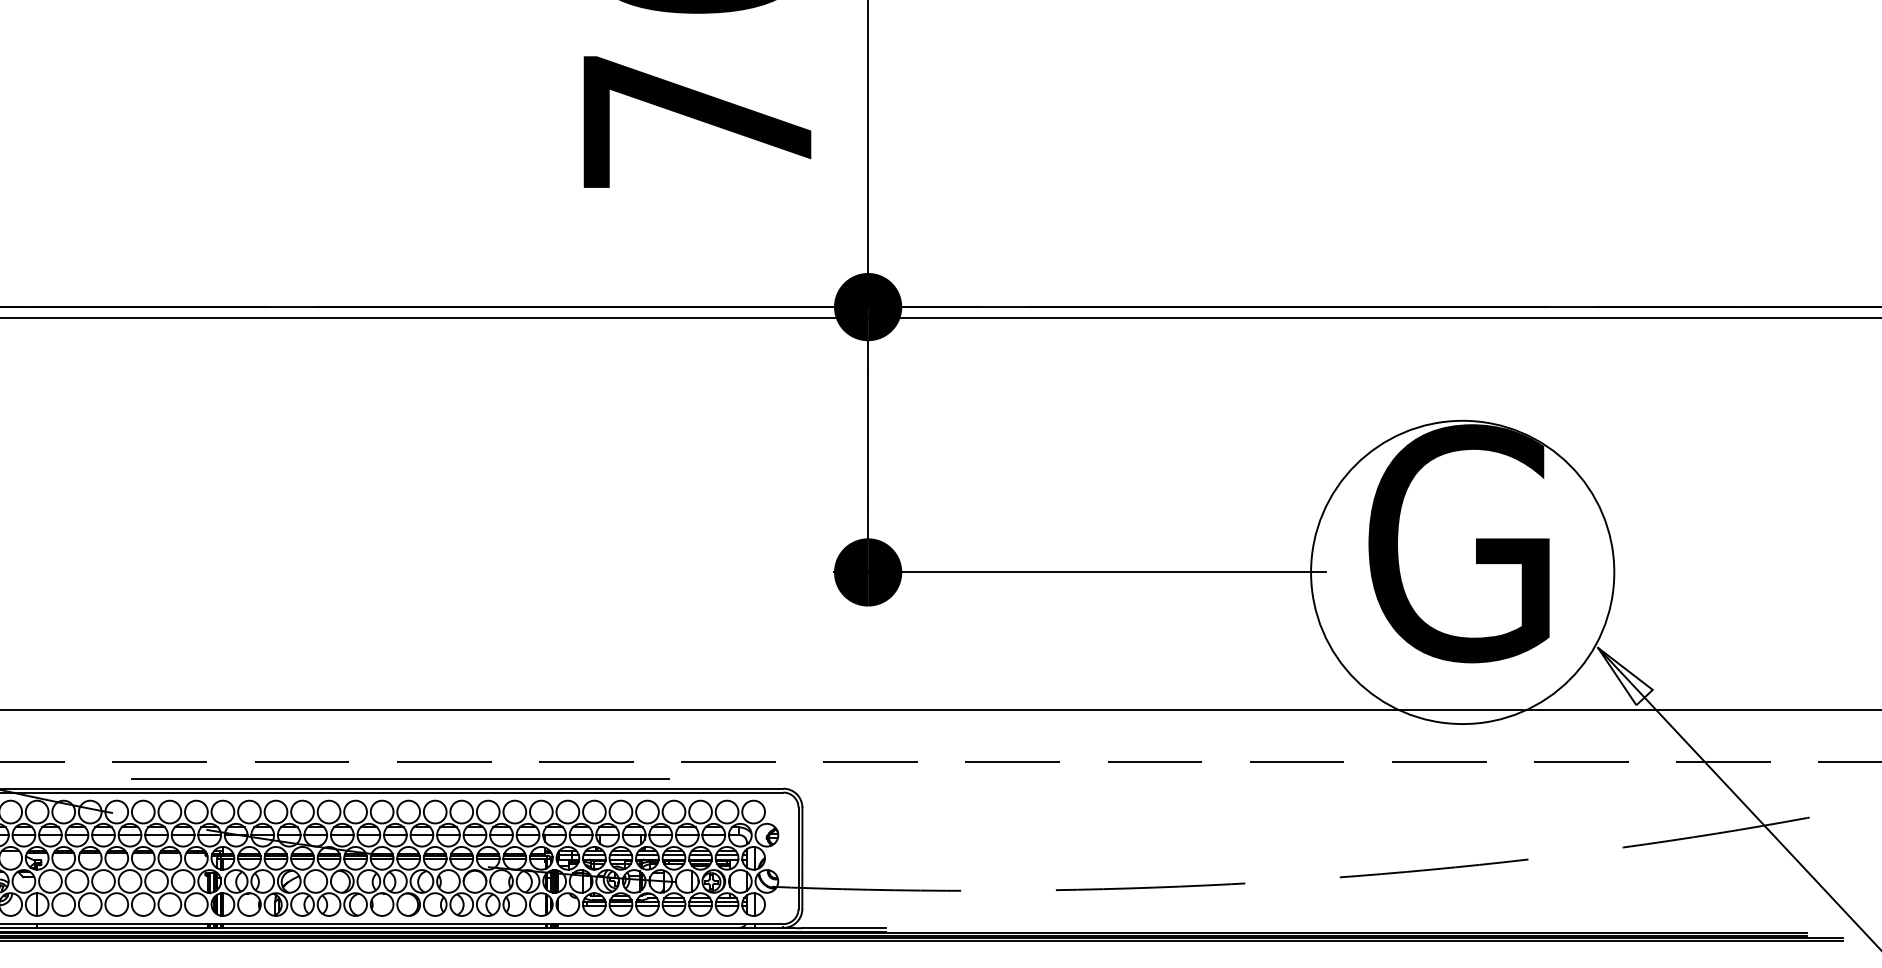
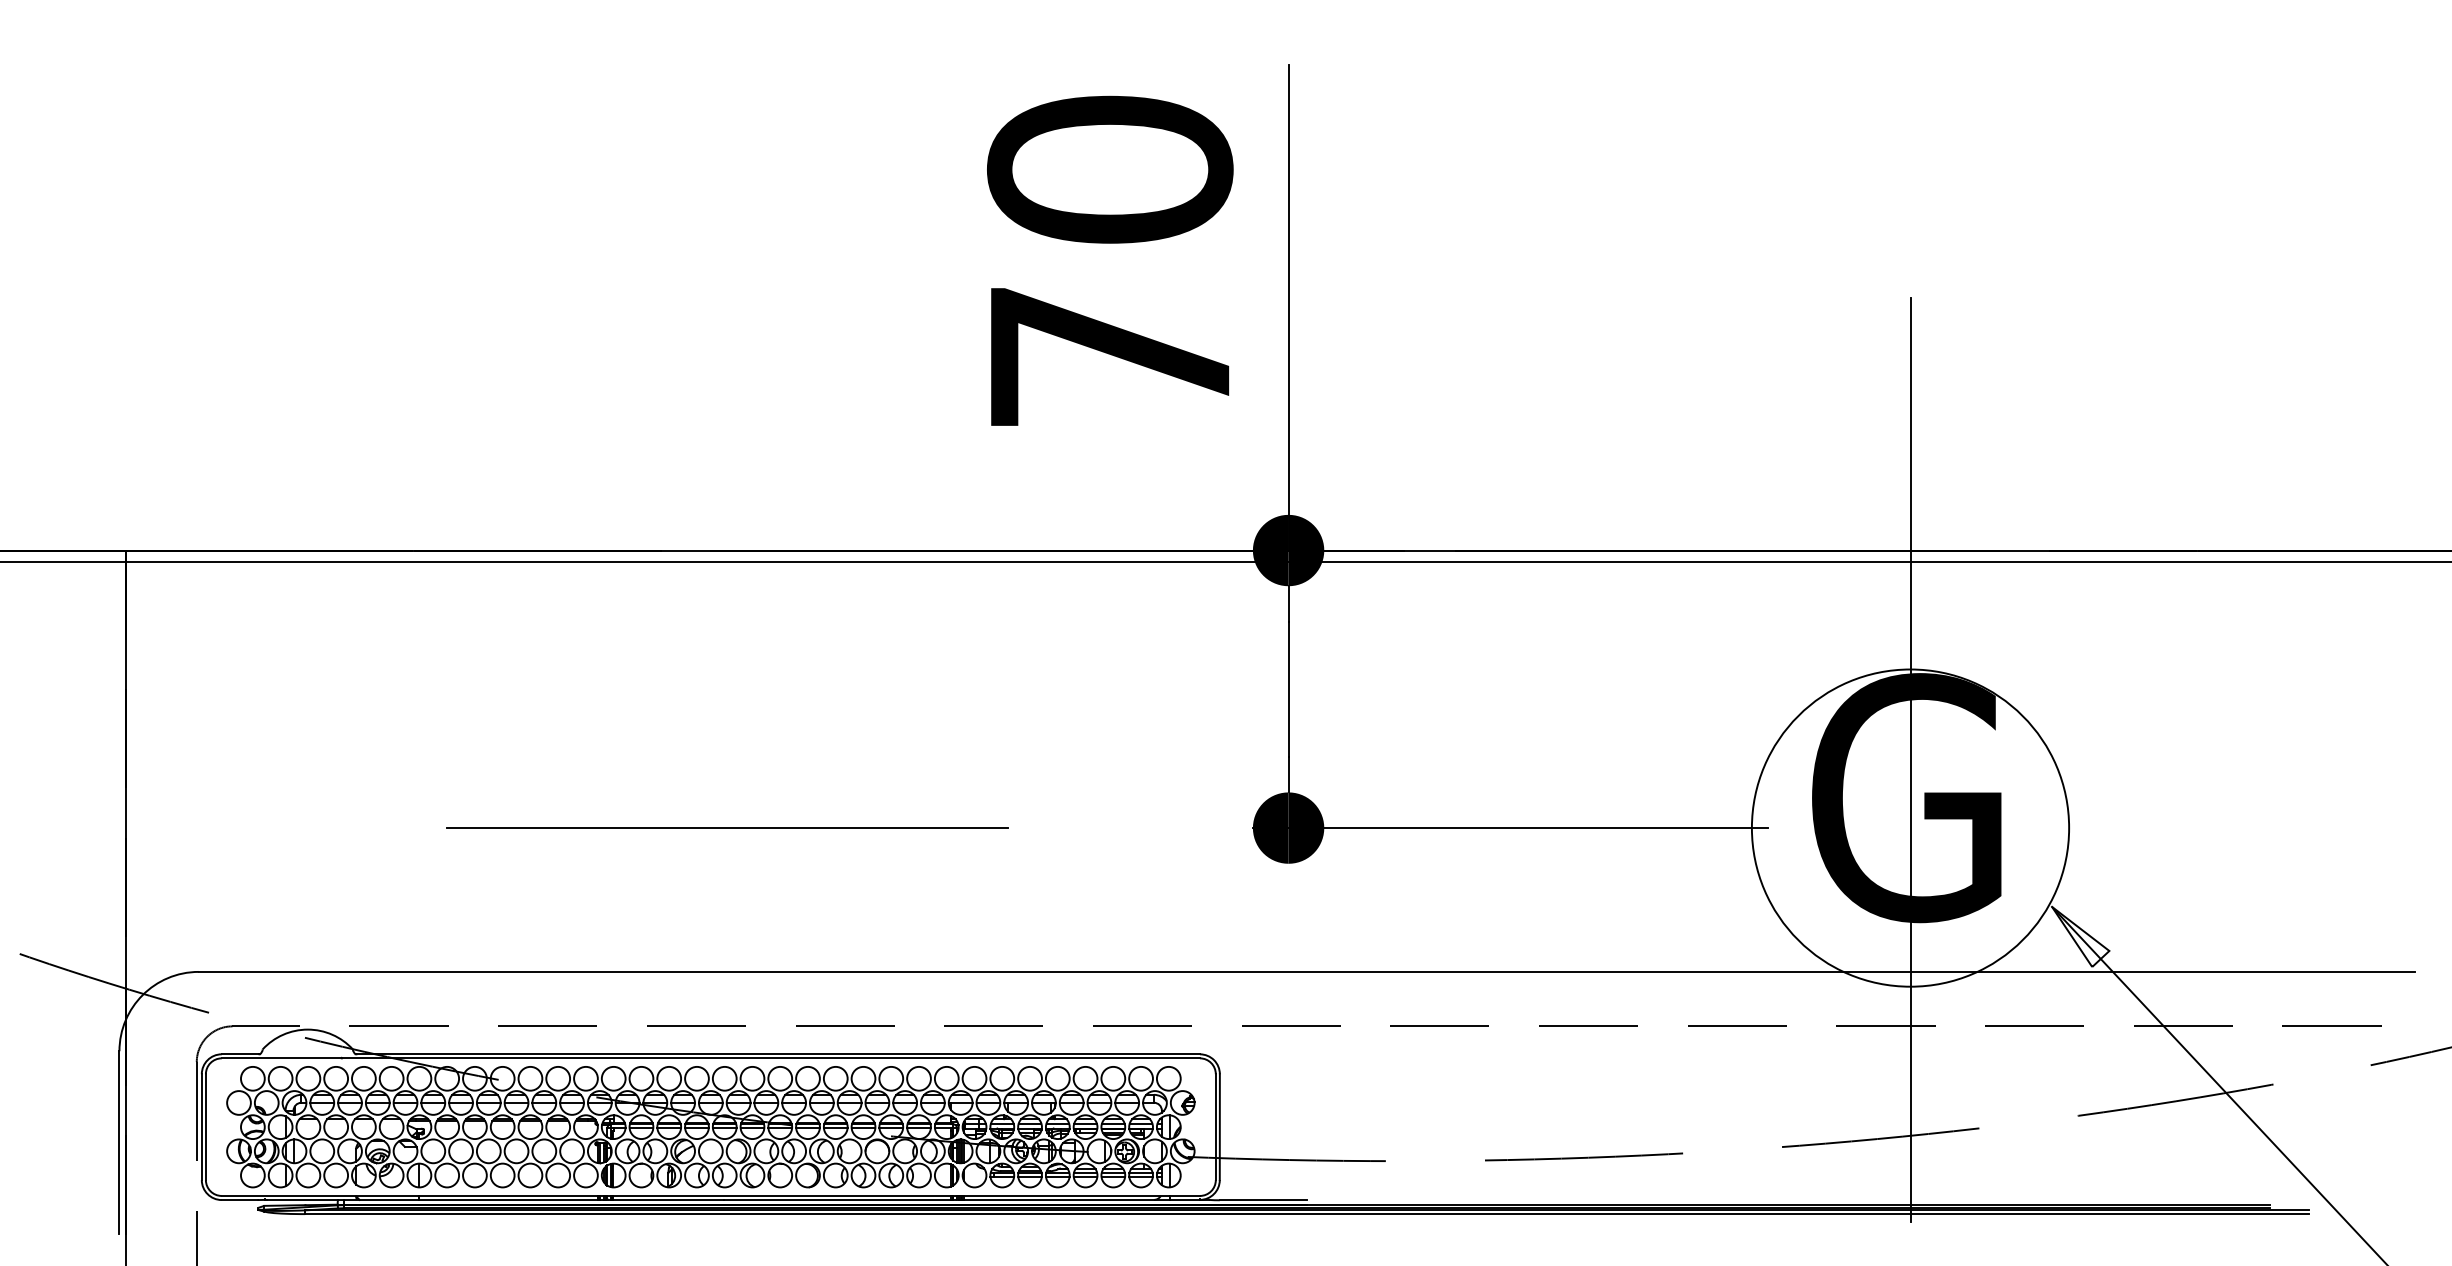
line: (1462, 507) -> (1910, 760), added
line: (400, 778) -> (727, 827), moved

